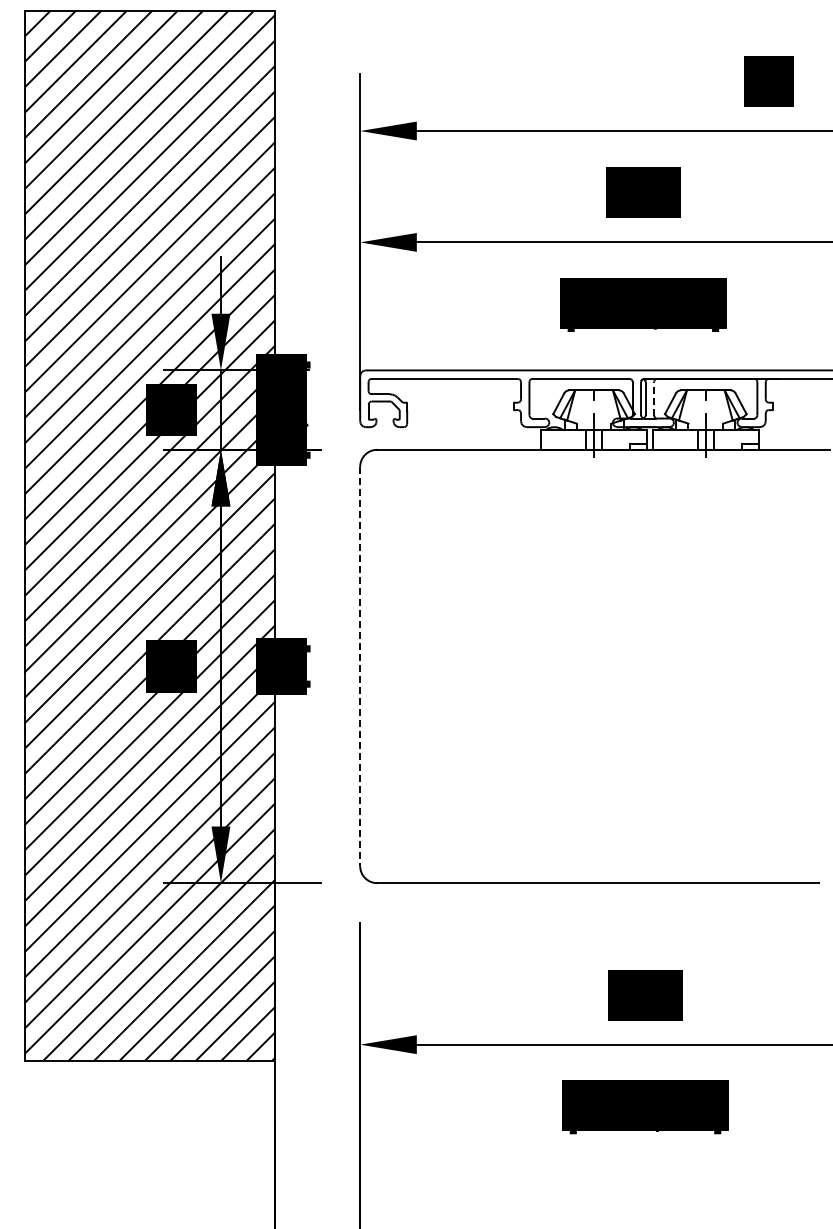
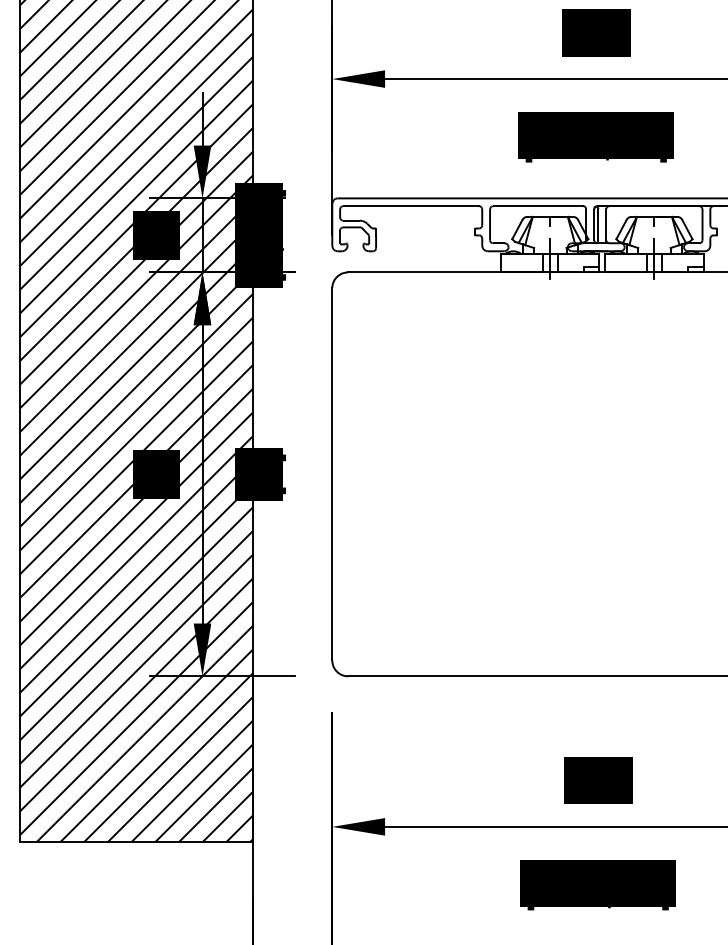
line: (654, 398) -> (606, 224), dashed -> solid
line: (360, 666) -> (332, 474), dashed -> solid

